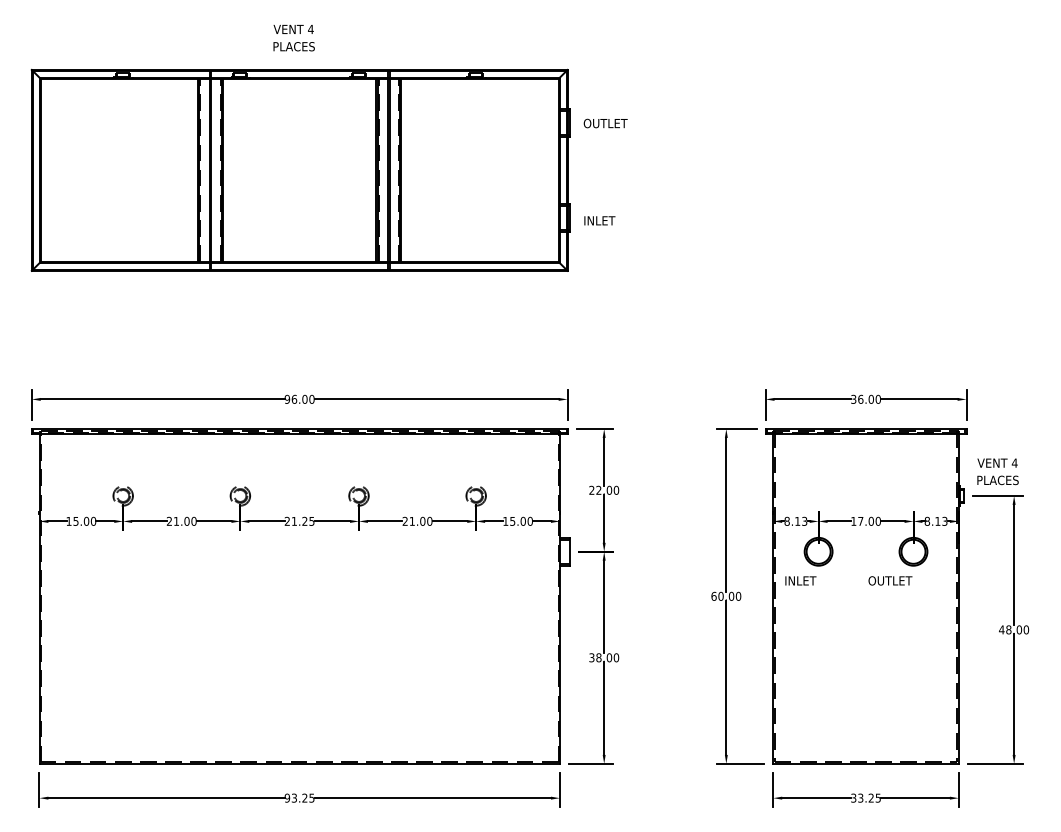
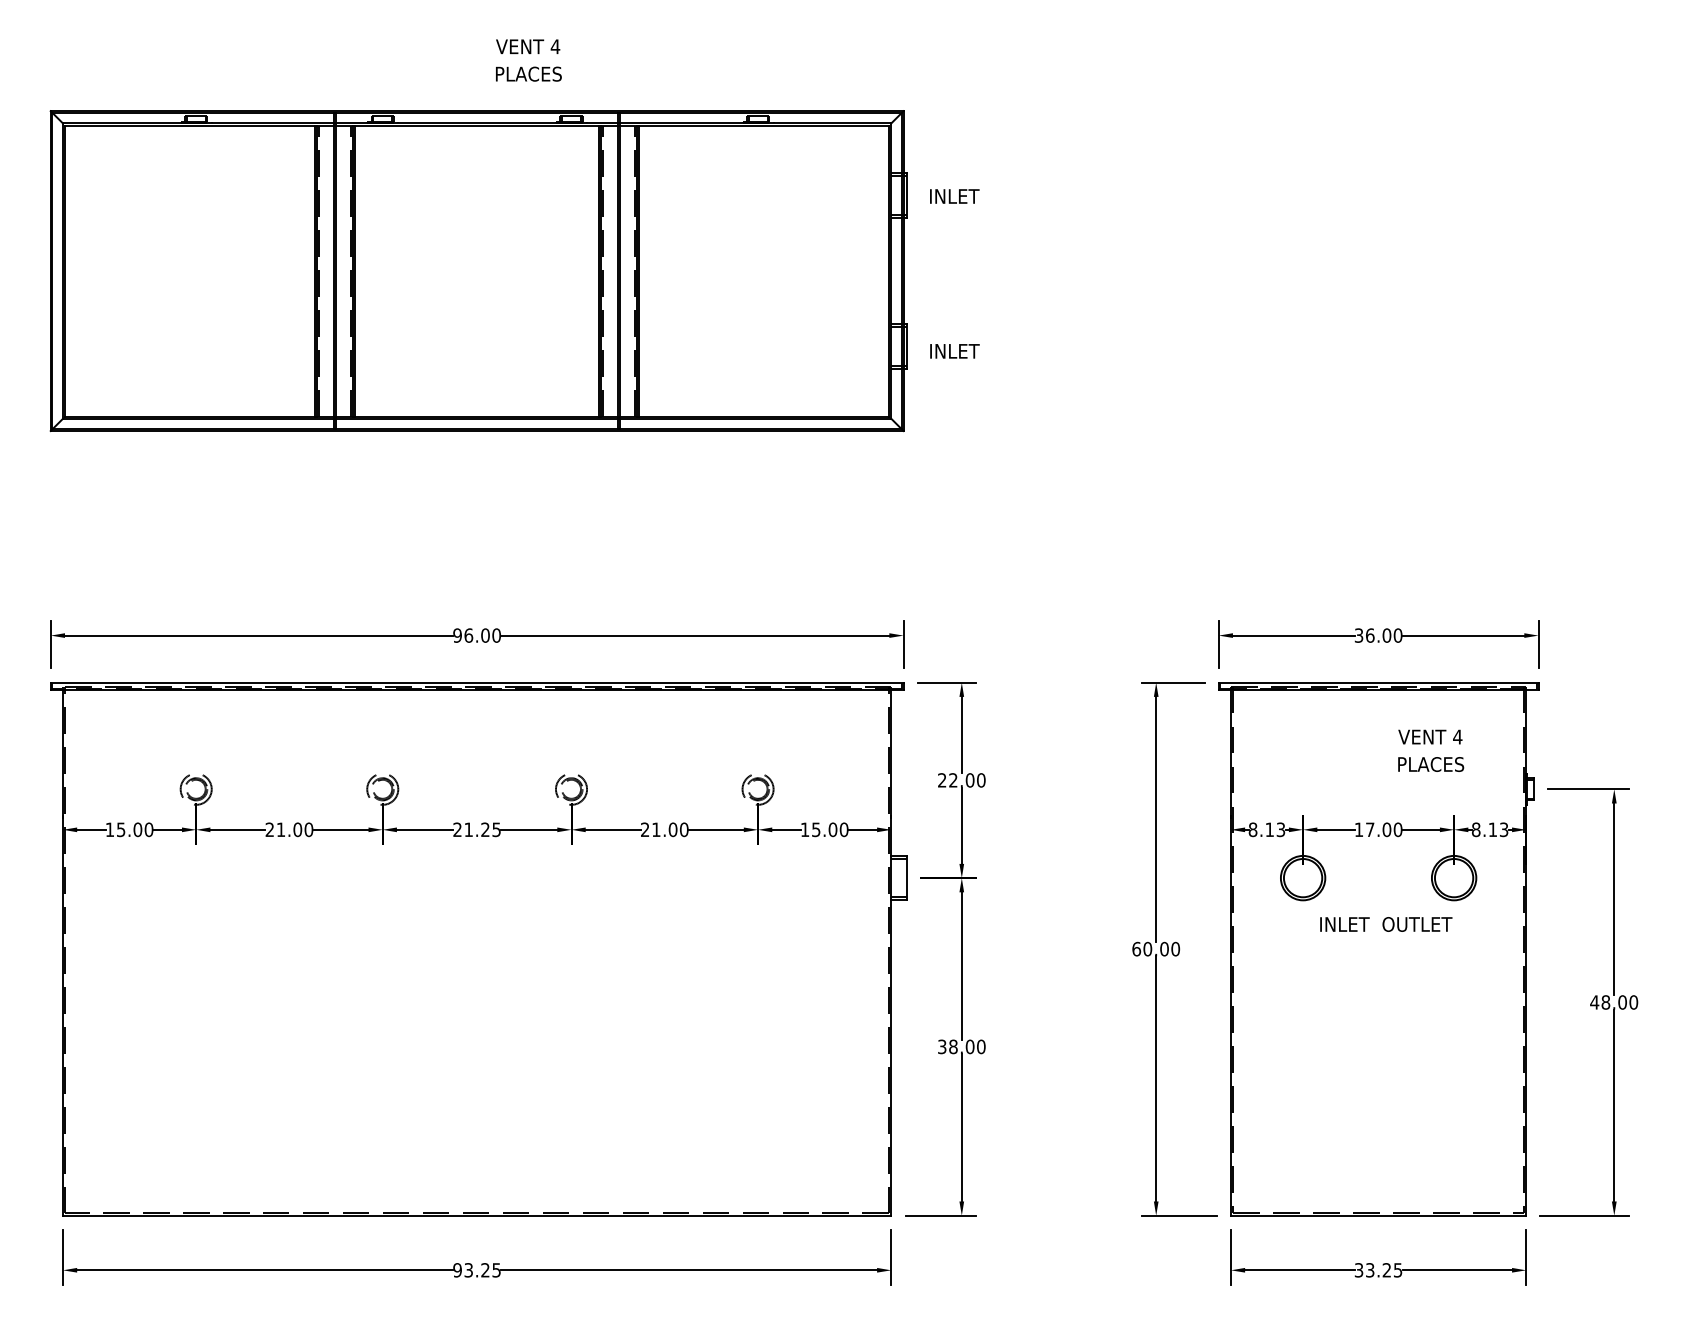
text: (293, 38) -> (527, 61), moved
text: (605, 123) -> (963, 196), OUTLET -> INLET
text: (997, 471) -> (1430, 750), moved
text: (800, 580) -> (1344, 923), moved

